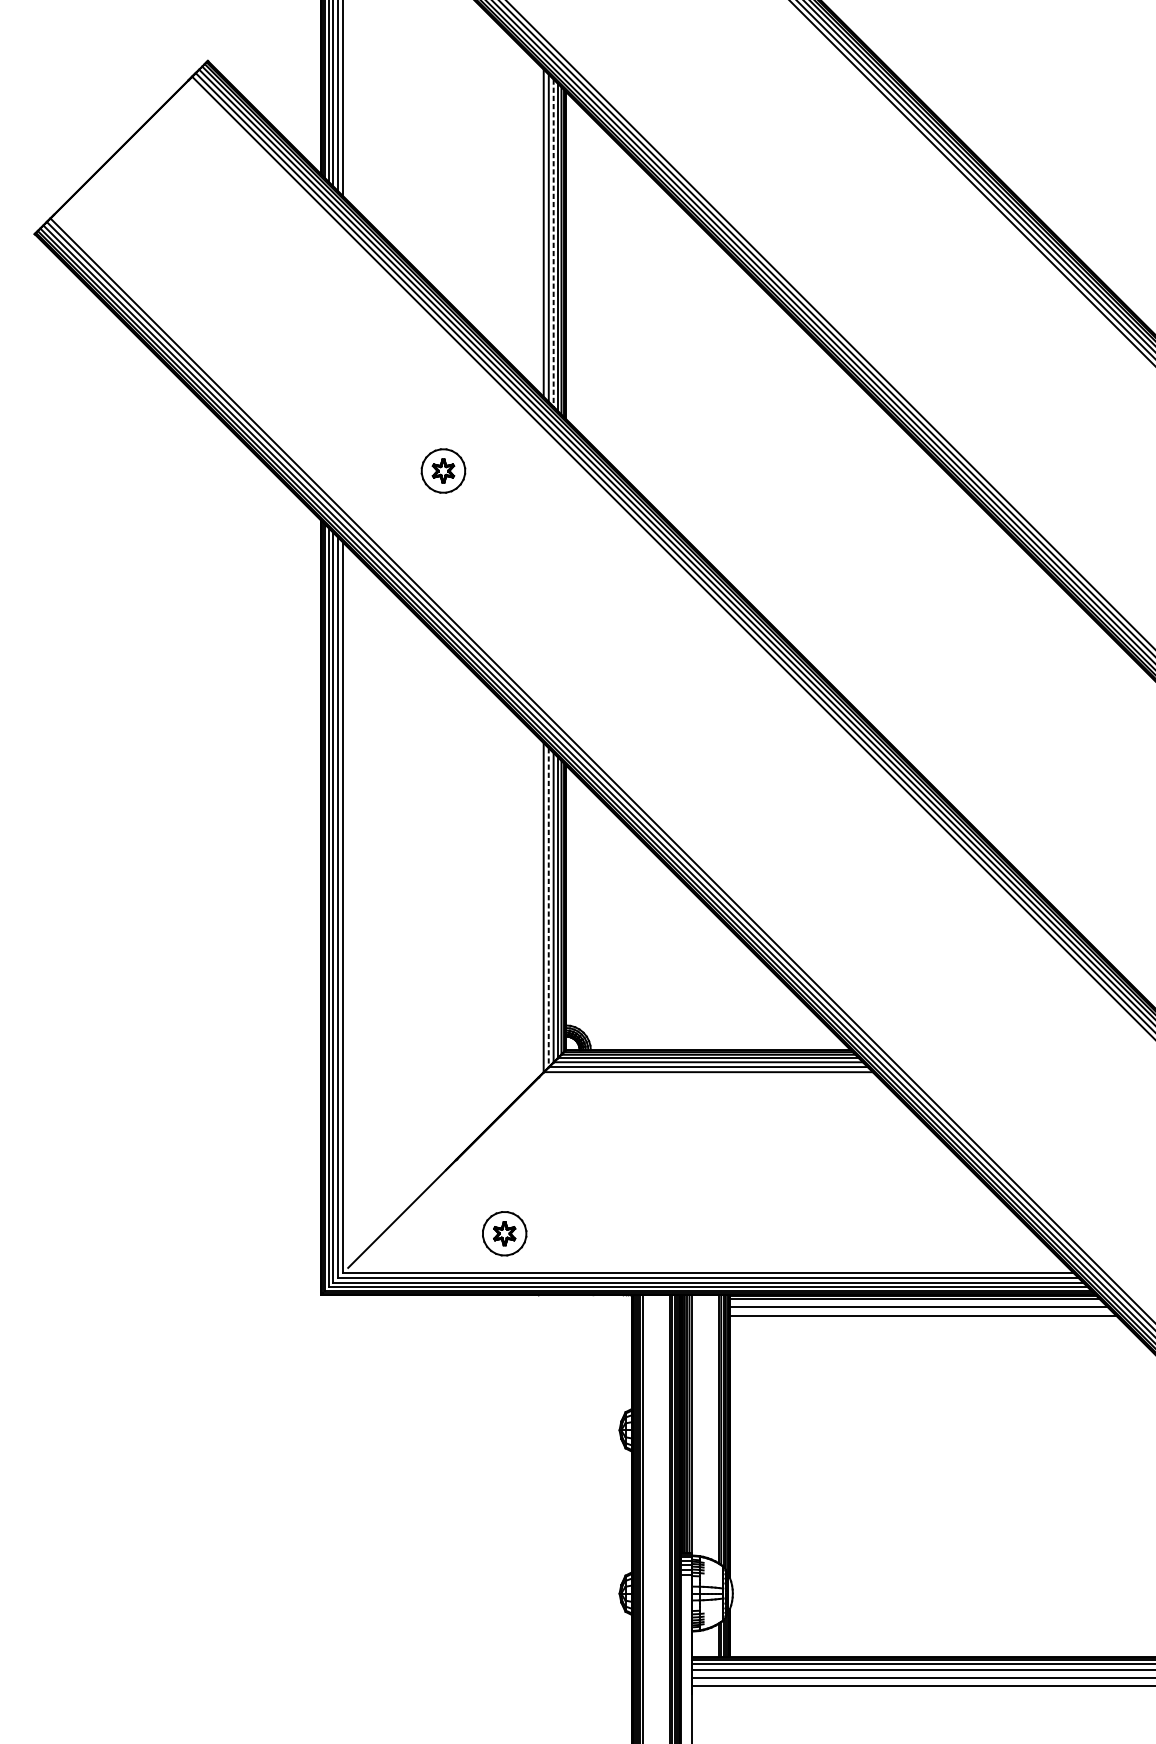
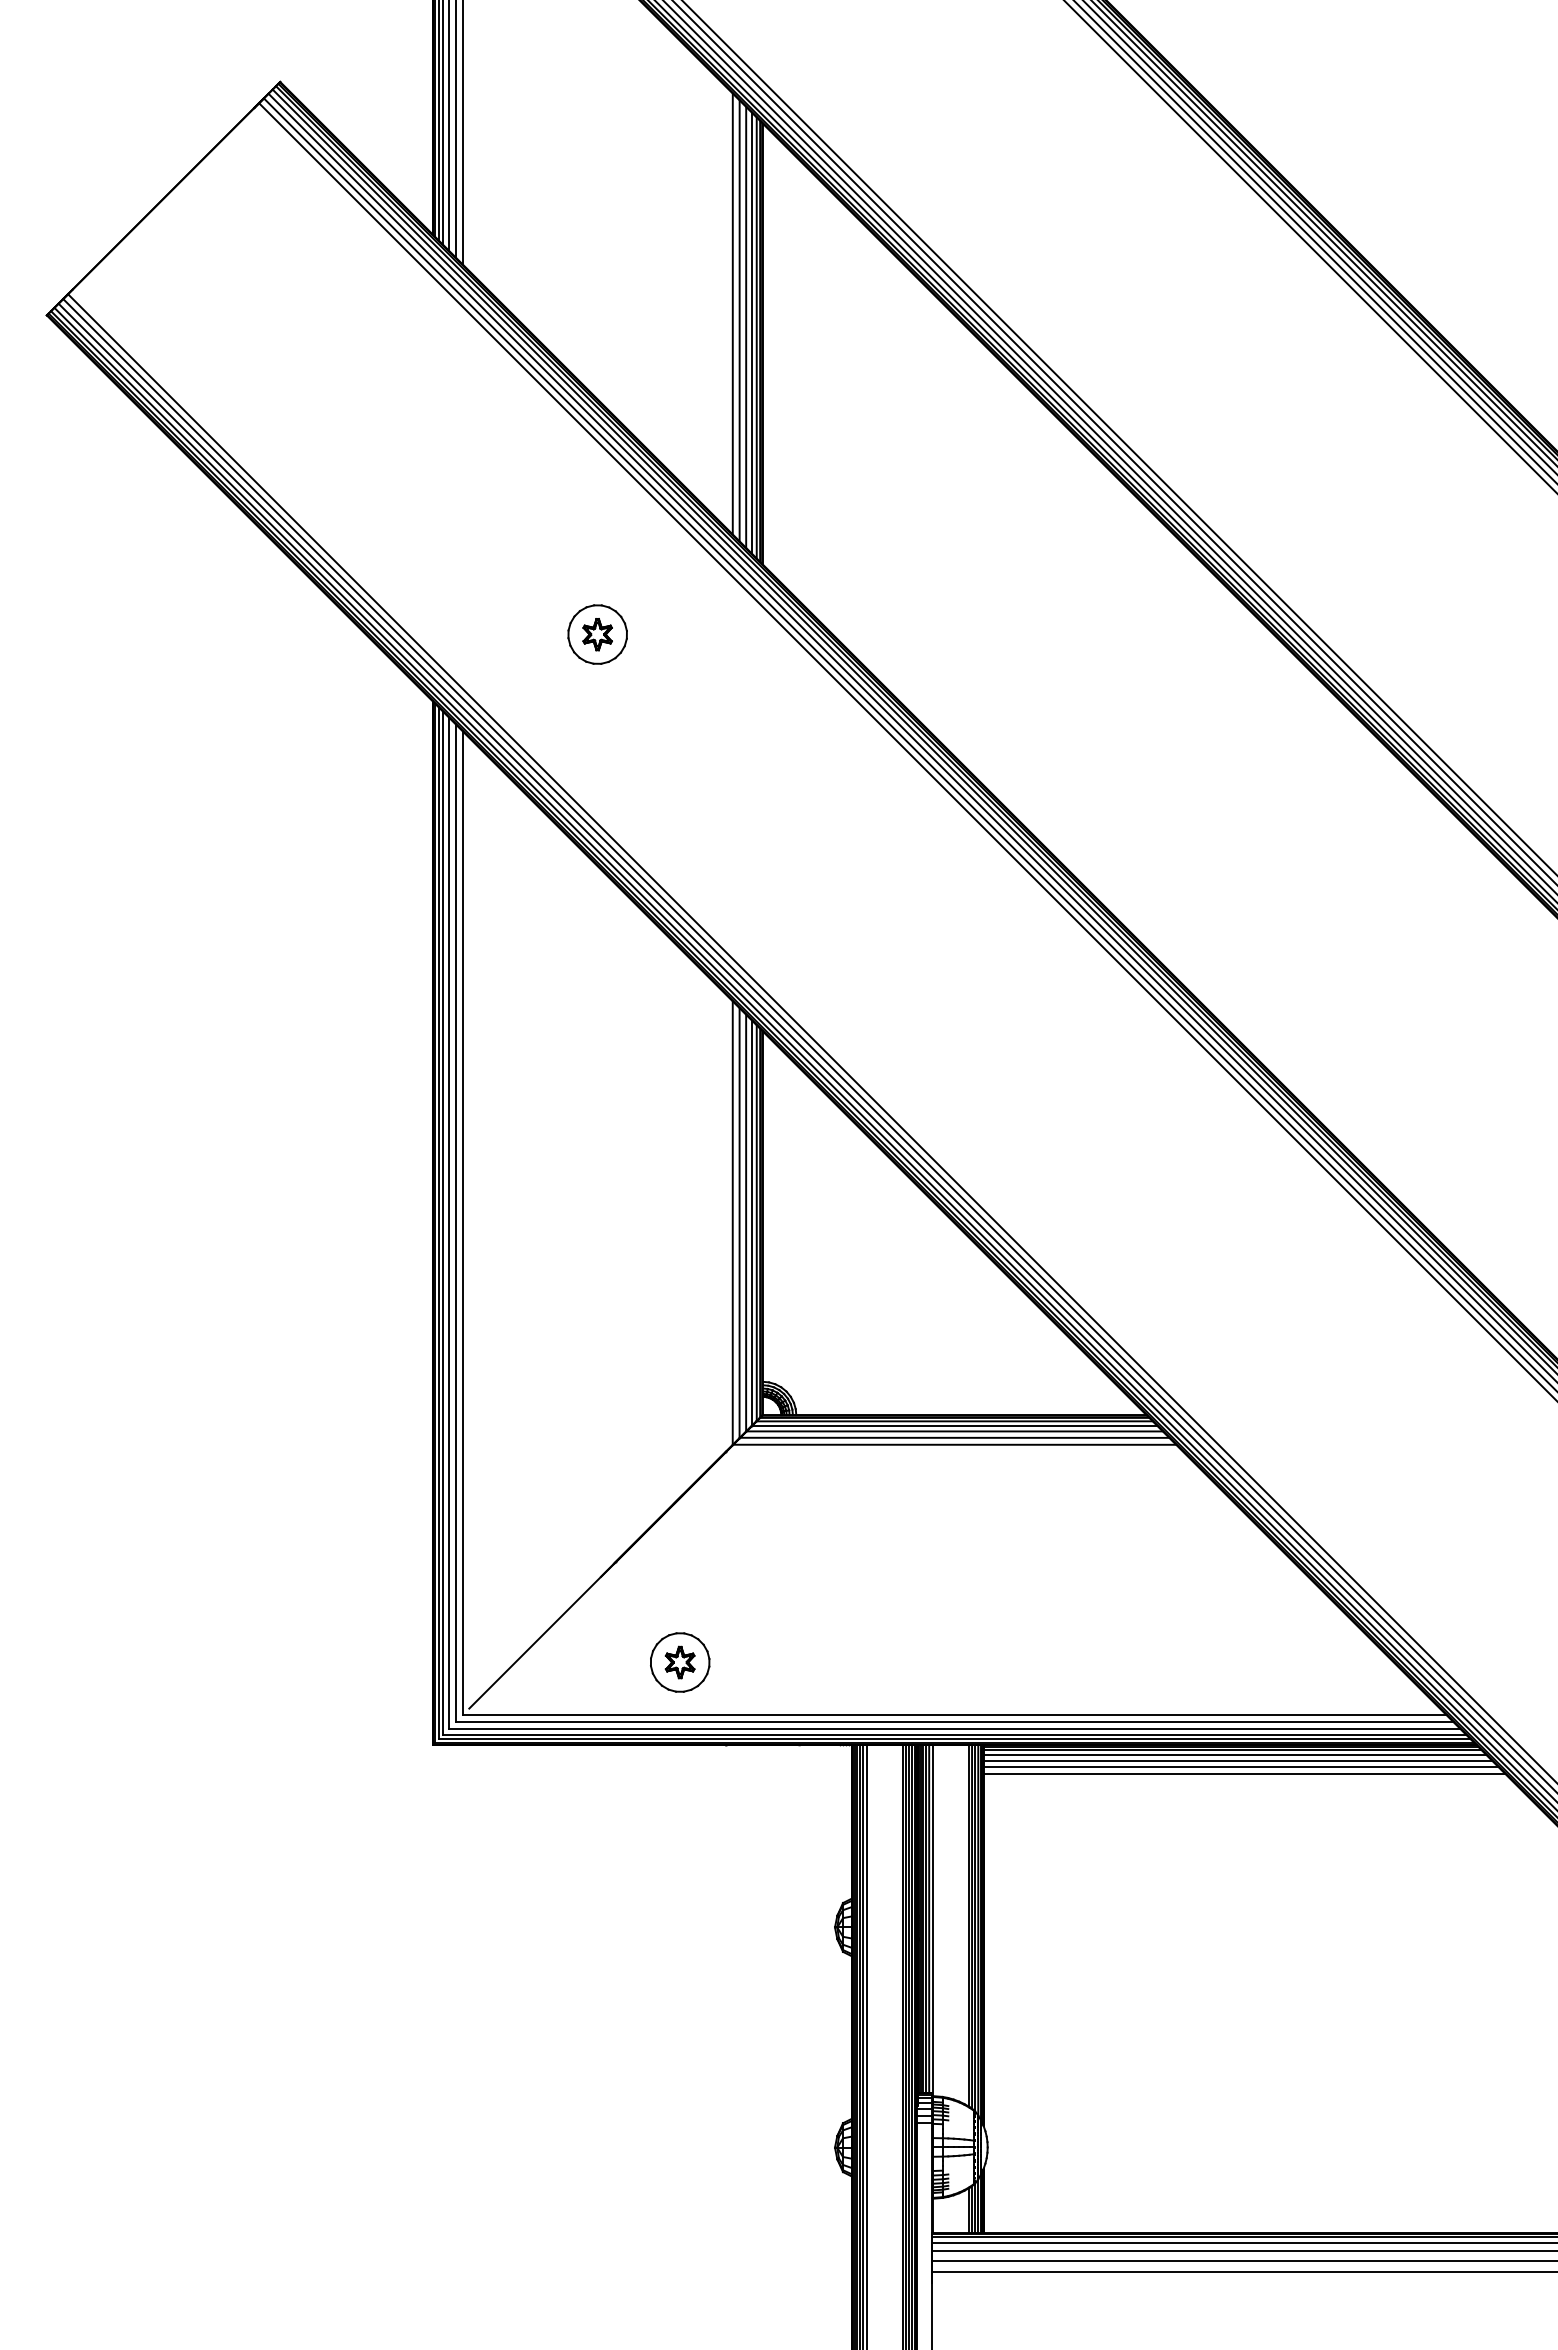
line: (553, 243) -> (746, 327), dashed -> solid
line: (548, 907) -> (739, 1223), dashed -> solid
line: (915, 1301) -> (1234, 1754), added
line: (920, 1311) -> (1240, 1767), added

